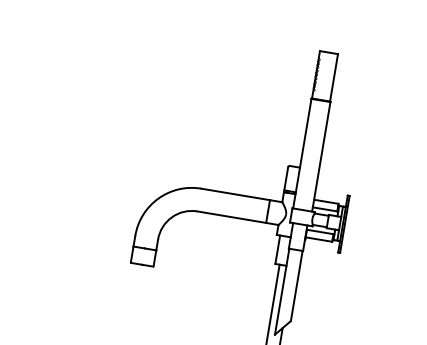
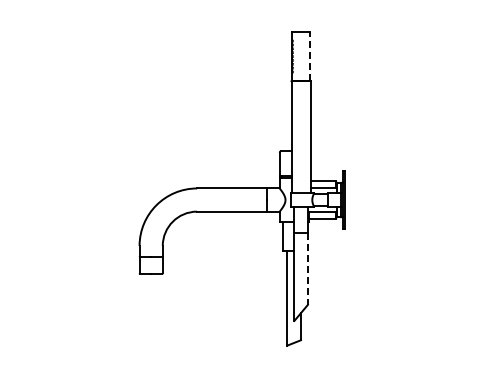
line: (334, 77) -> (310, 56), solid -> dashed
line: (296, 286) -> (307, 269), solid -> dashed

